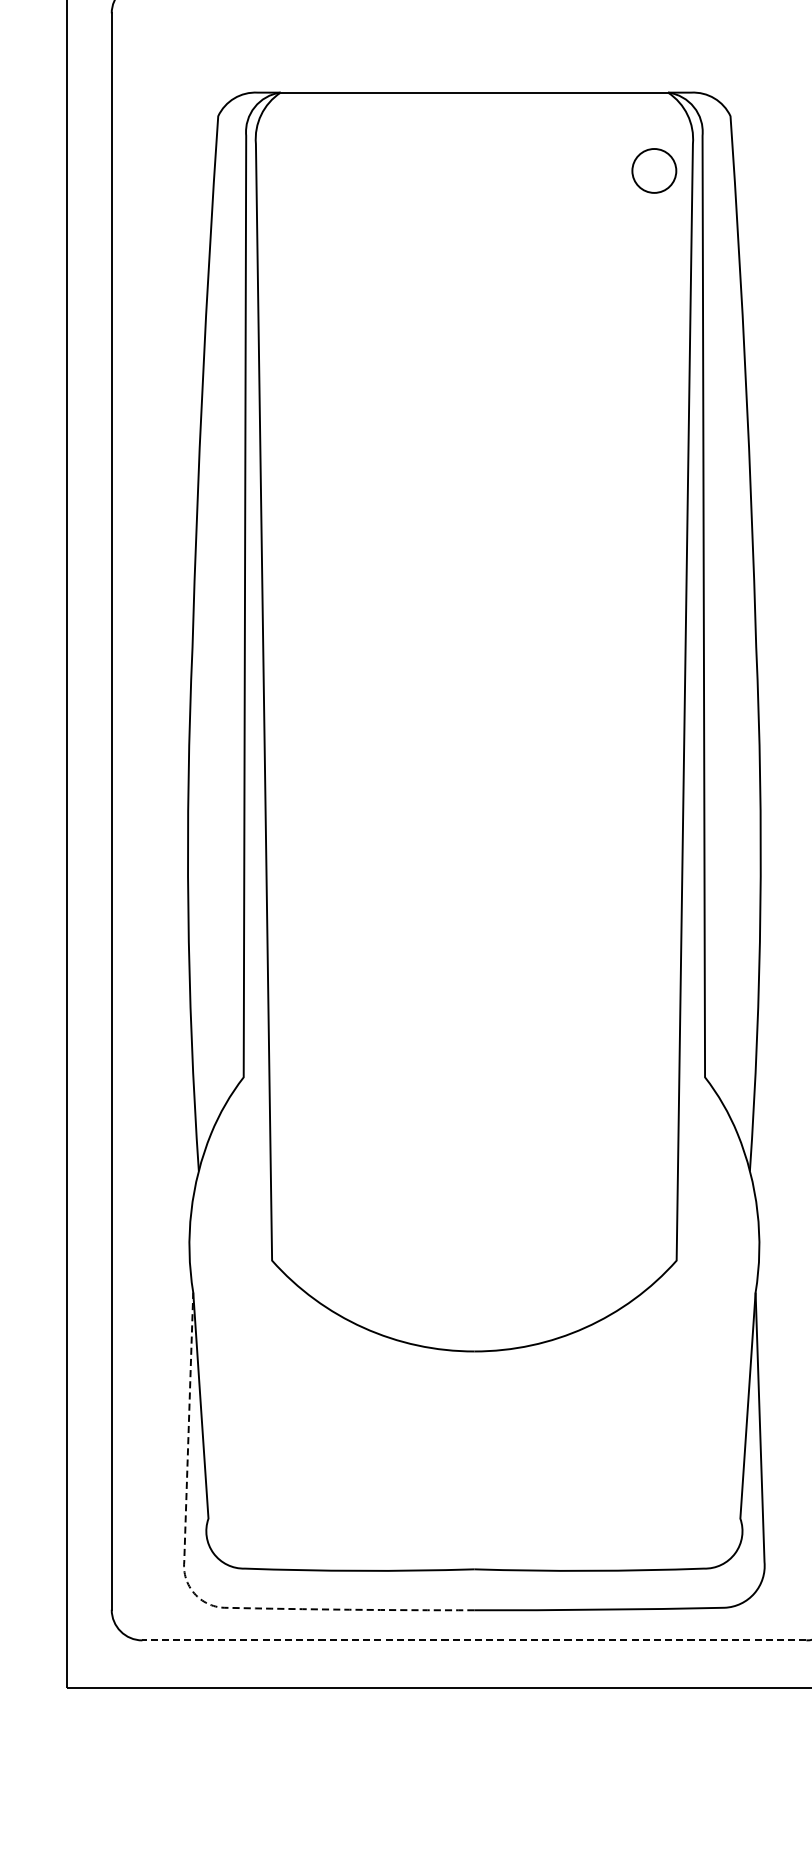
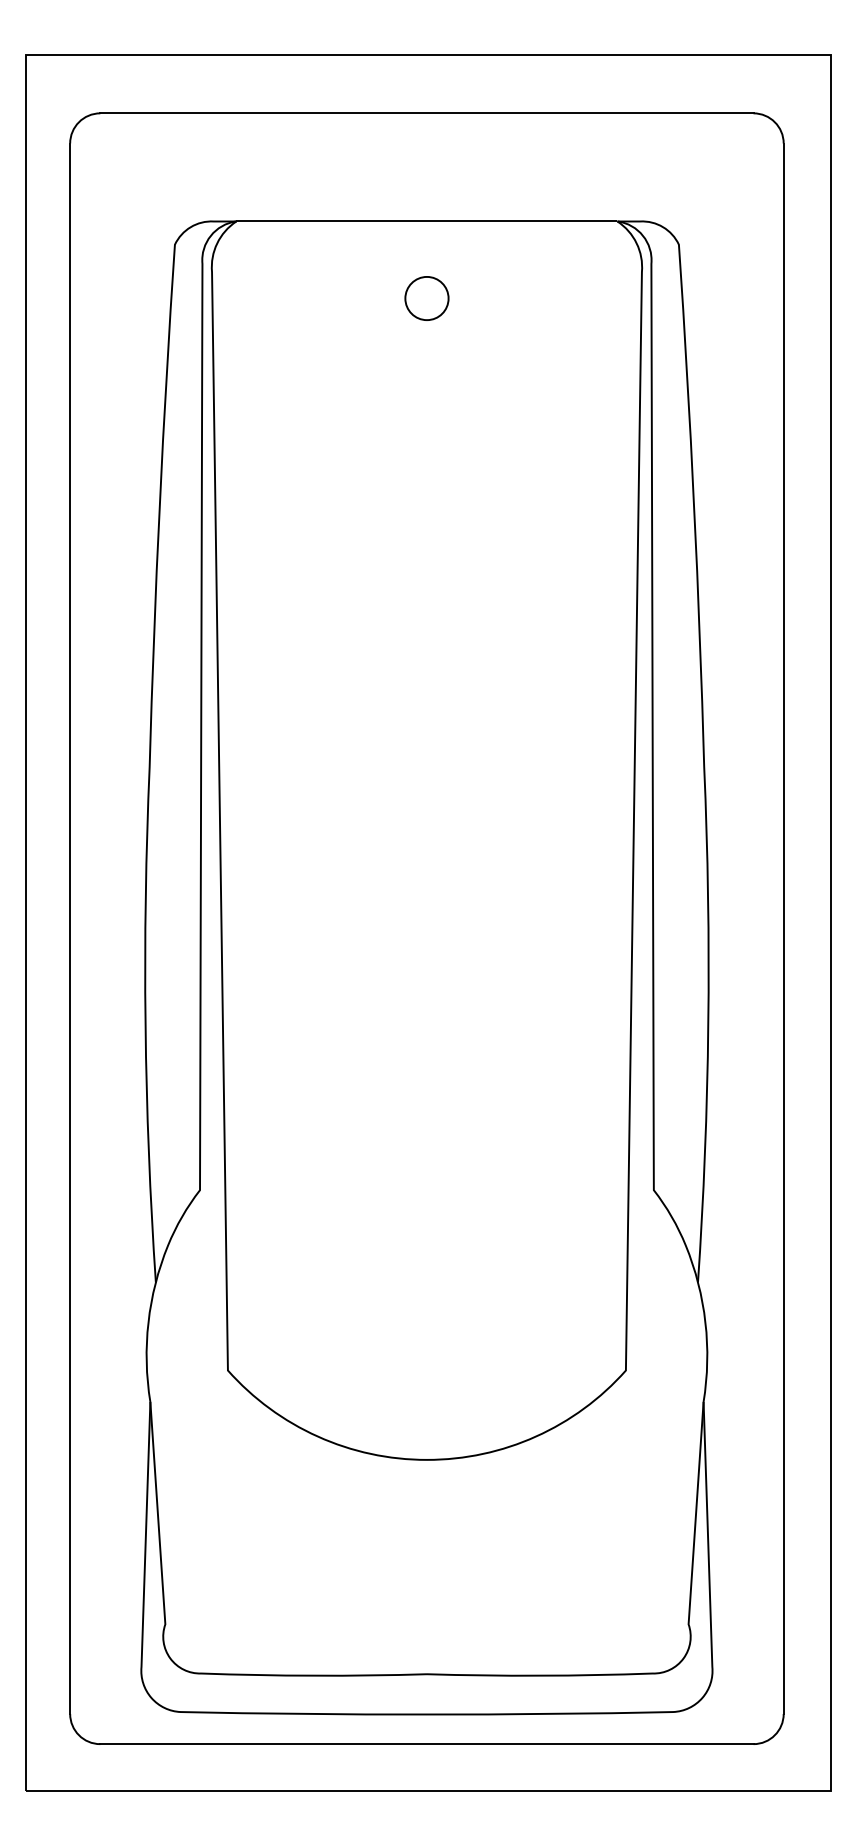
circle: (653, 170) -> (426, 298), moved
line: (191, 1588) -> (148, 1693), dashed -> solid
line: (473, 1640) -> (426, 1744), dashed -> solid

